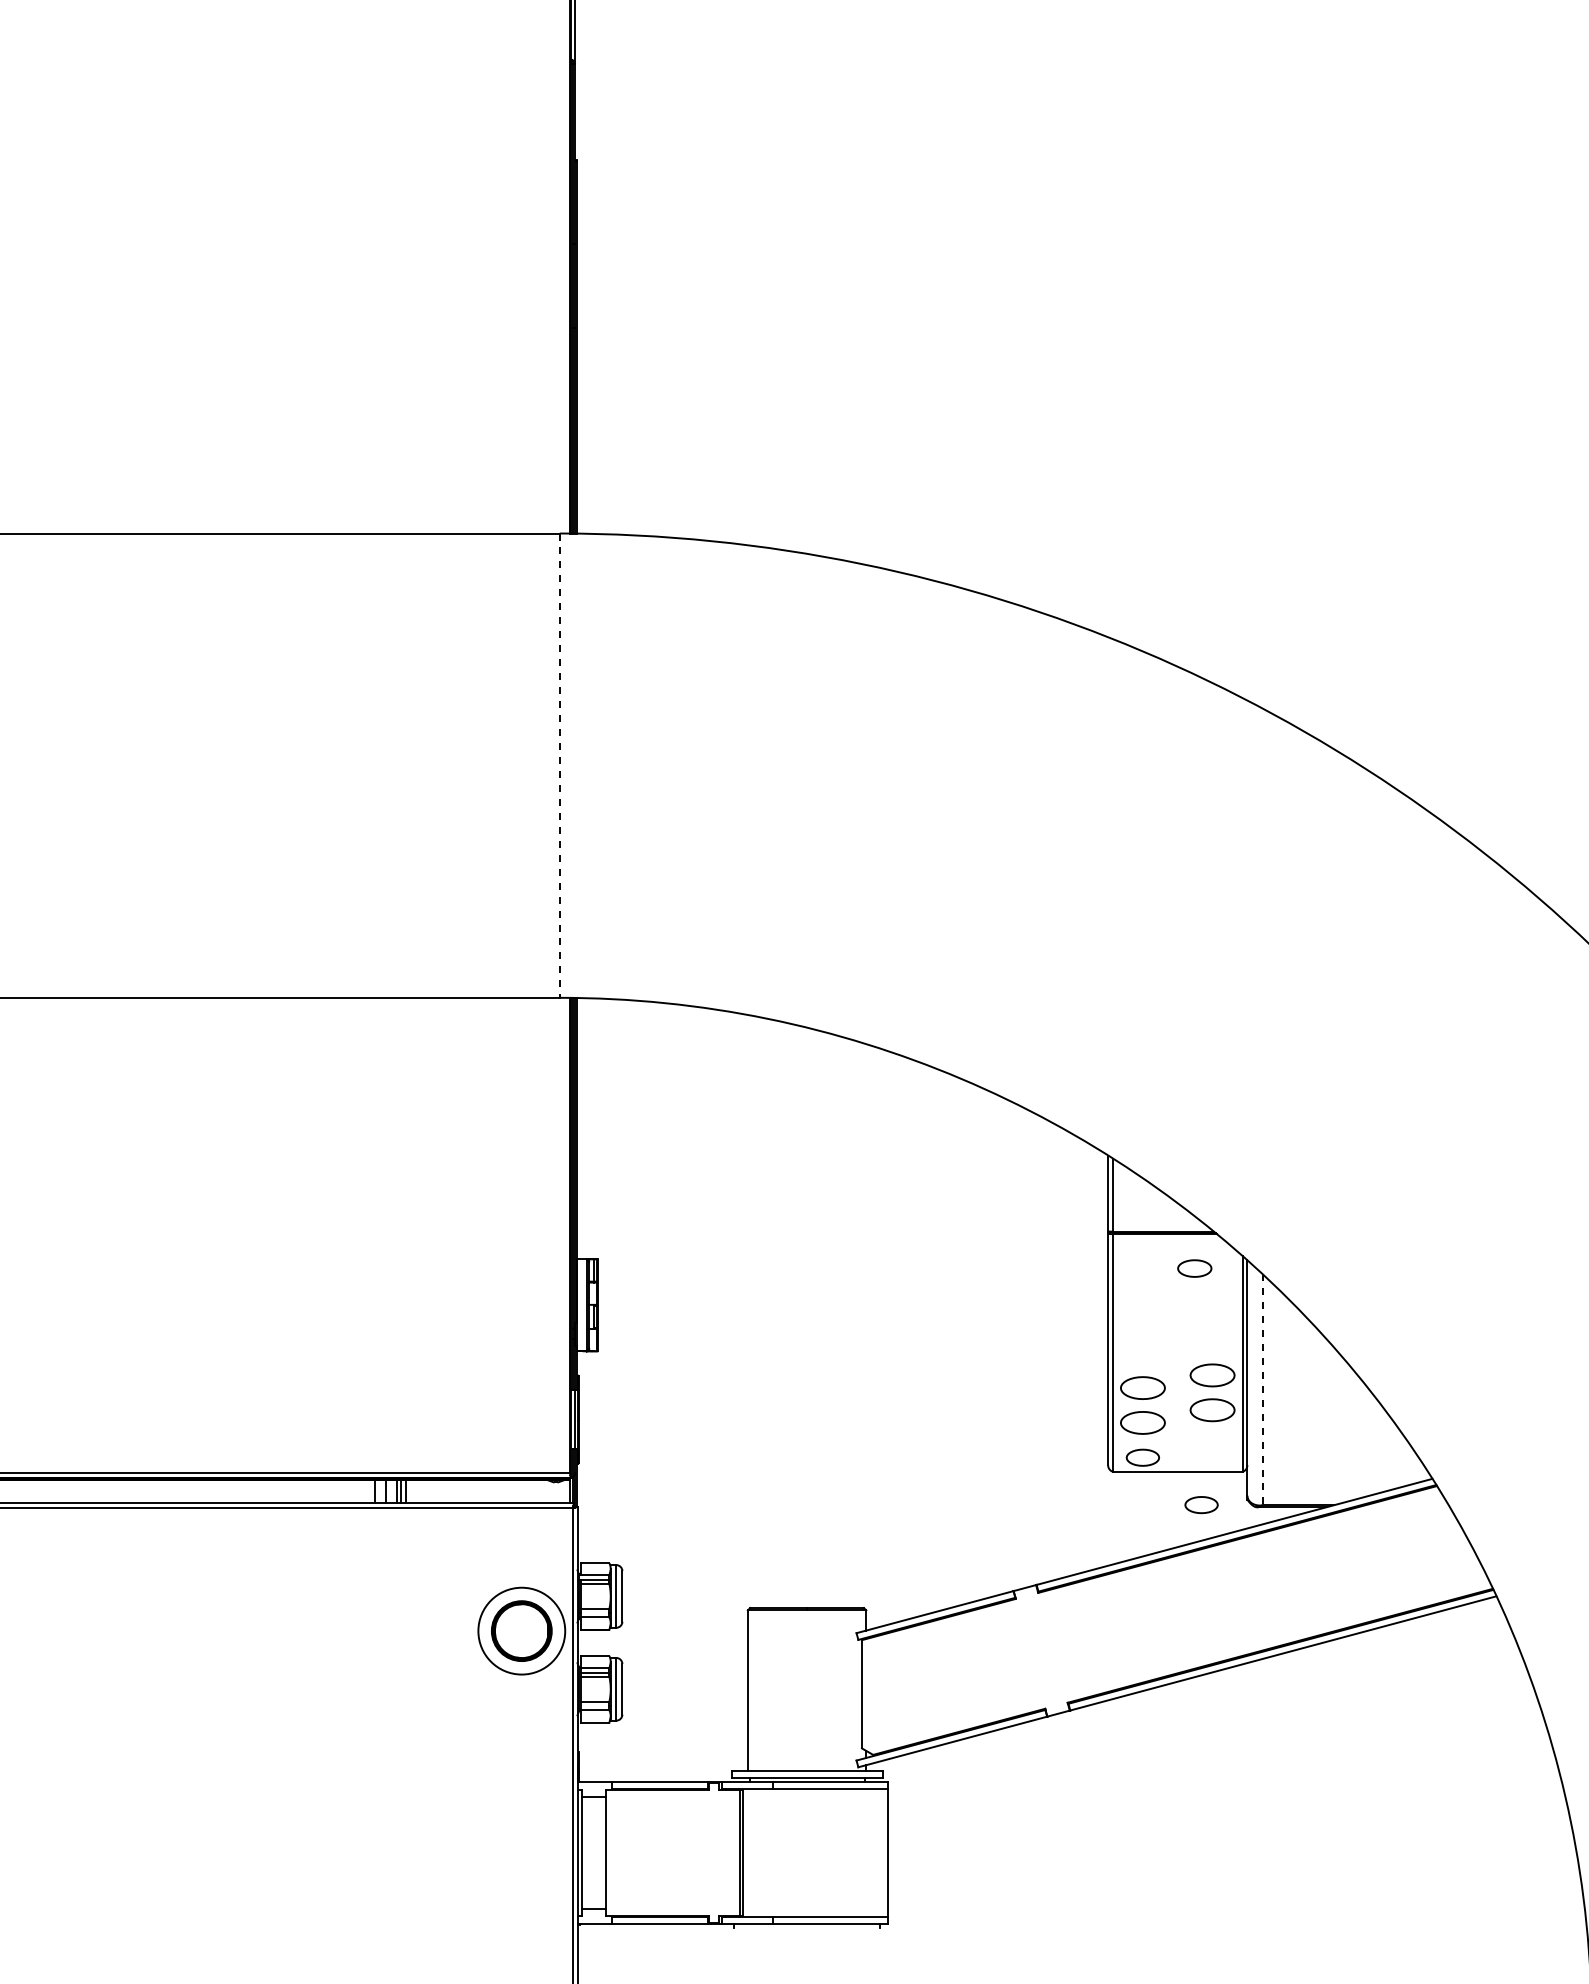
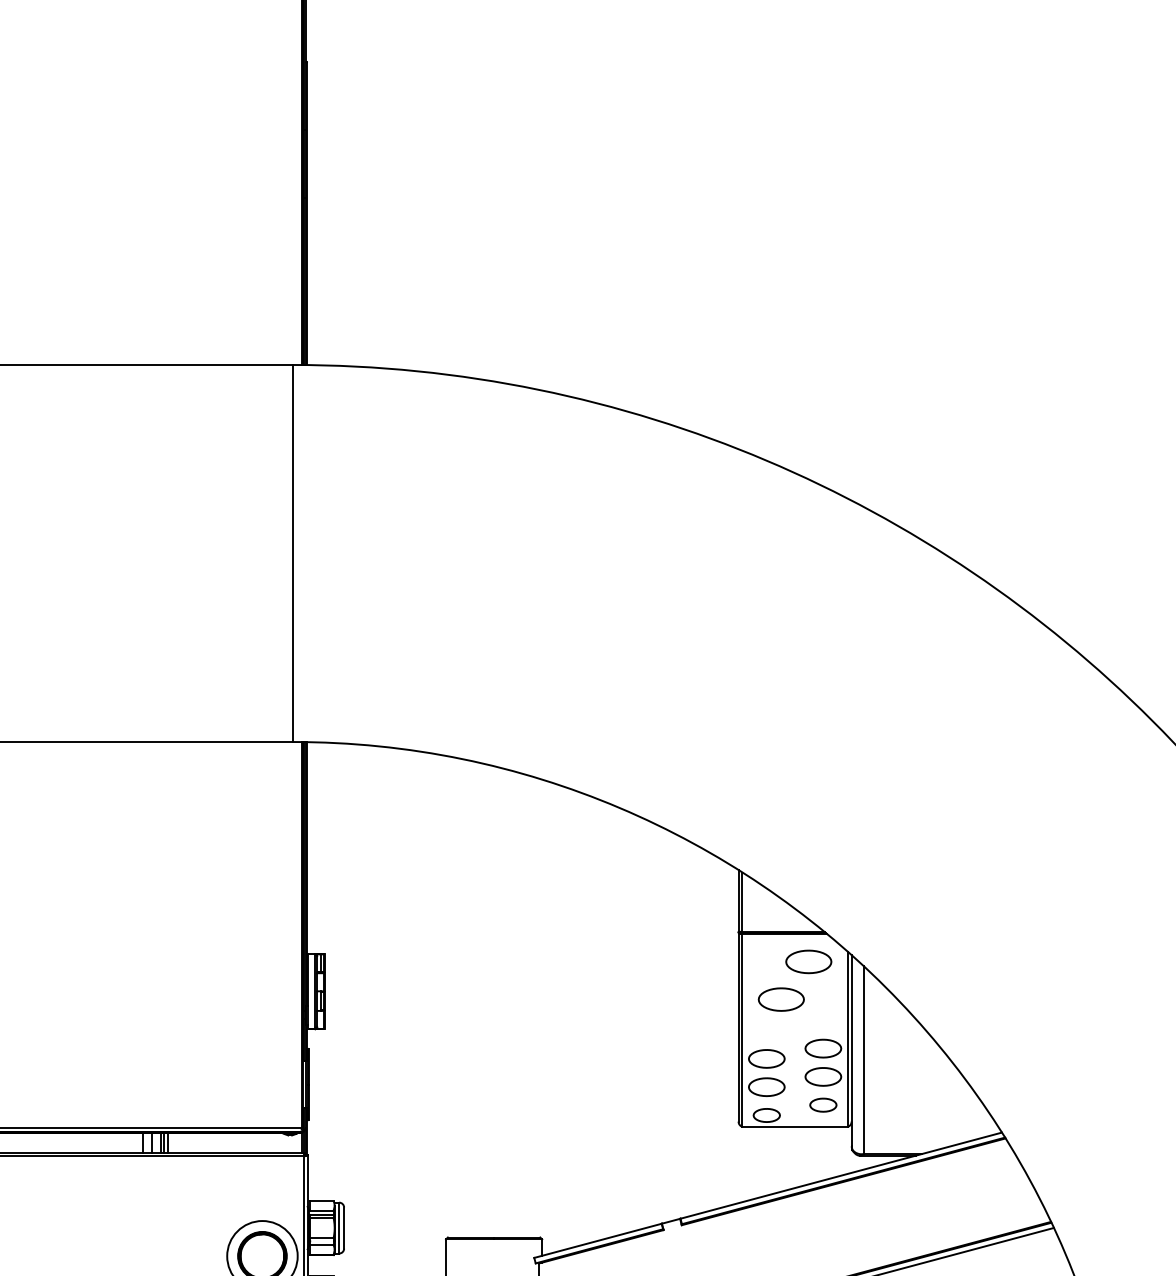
line: (559, 766) -> (293, 554), dashed -> solid
part: (1194, 1268) -> (808, 961), size x1.67
part: (1160, 1314) -> (781, 999), added
line: (1262, 1389) -> (863, 1060), dashed -> solid
part: (1201, 1505) -> (823, 1105), moved

